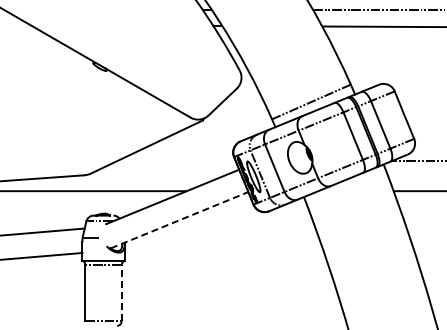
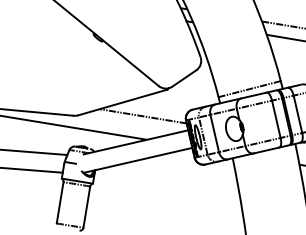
line: (176, 160) -> (143, 115), added
line: (180, 220) -> (138, 160), dashed -> solid
line: (121, 292) -> (86, 206), dashed -> solid

